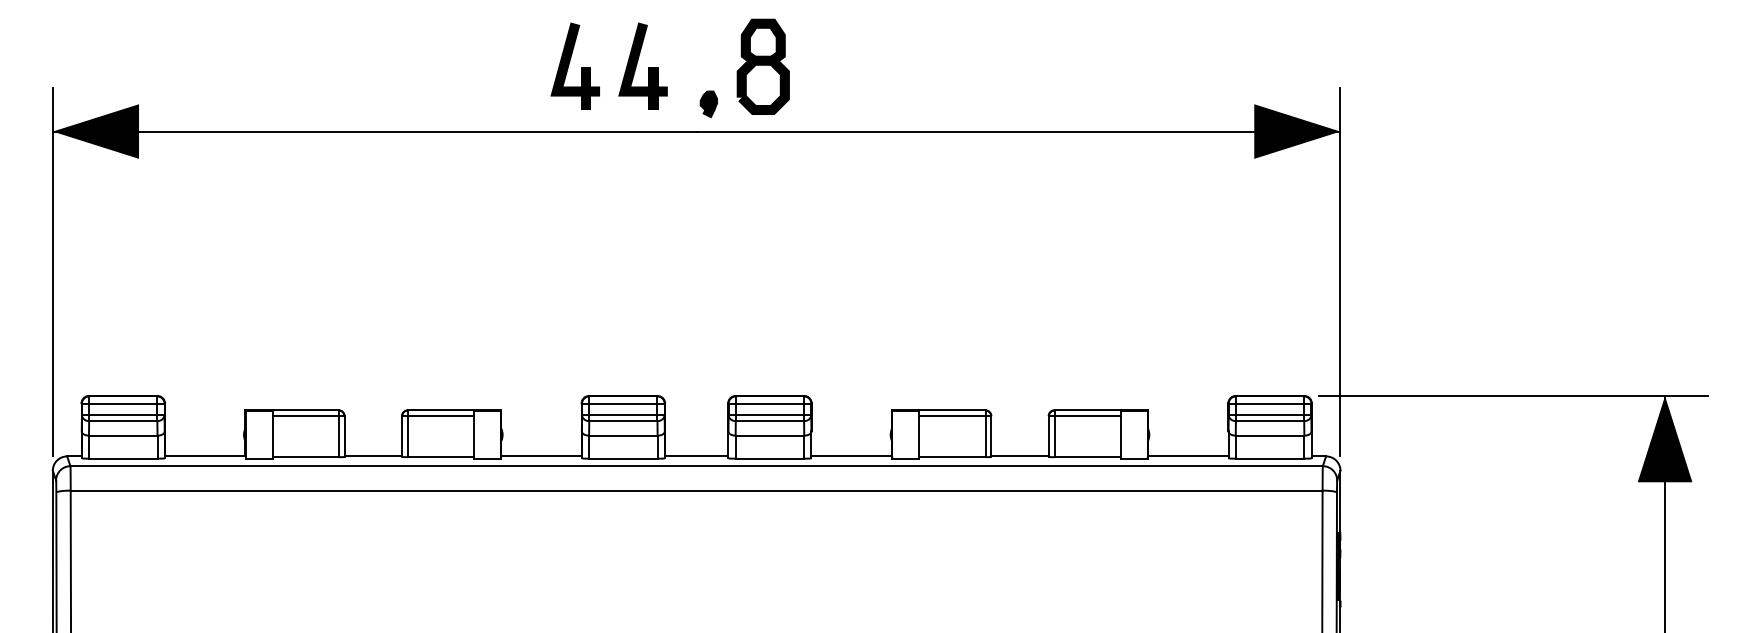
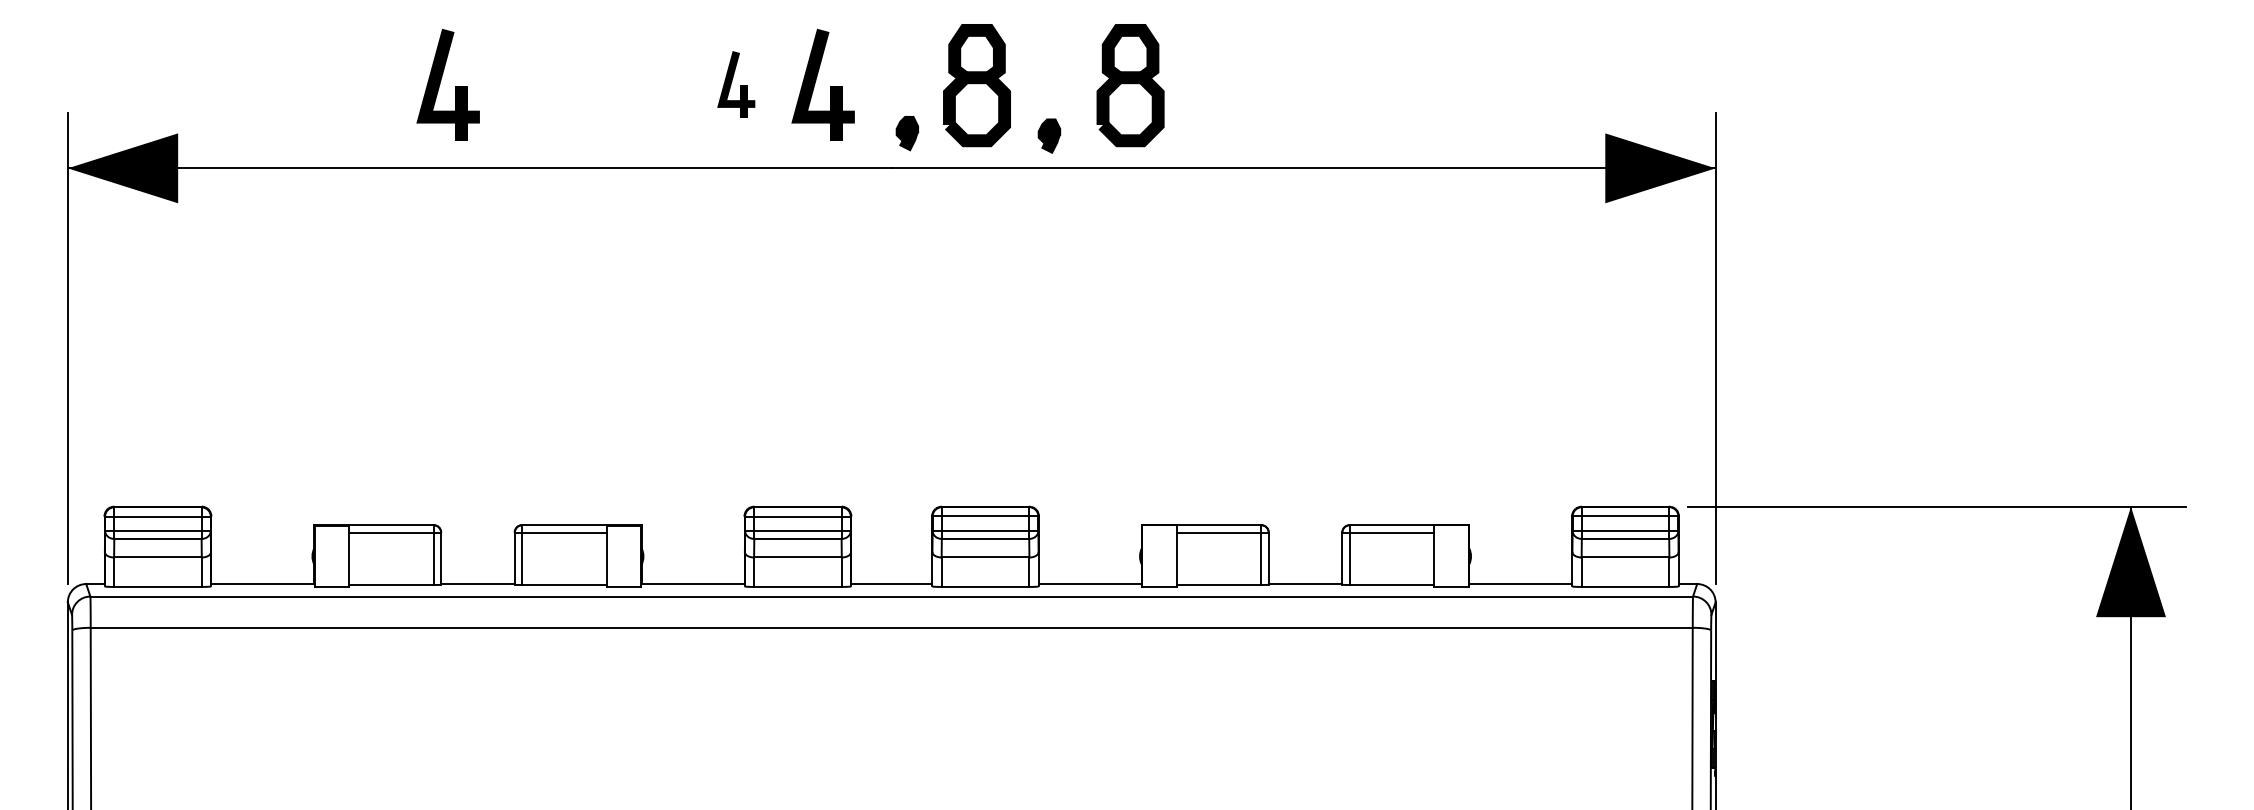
part: (349, 65) -> (447, 83), added
part: (574, 65) -> (735, 83), size x0.6
part: (882, 66) -> (1129, 85), added
part: (819, 106) -> (1048, 136), added

